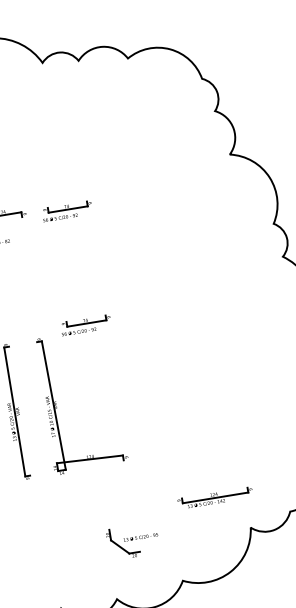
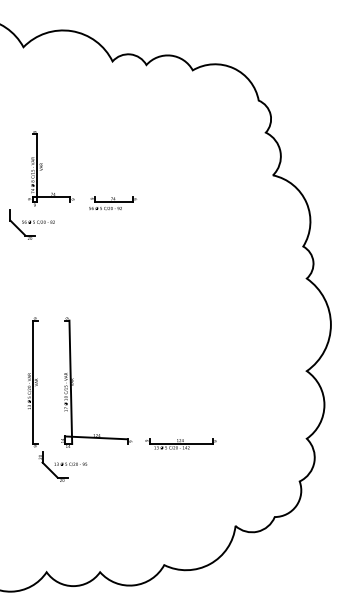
part: (85, 325) -> (112, 312), removed
part: (214, 497) -> (180, 443), moved
part: (132, 541) -> (62, 466), moved

